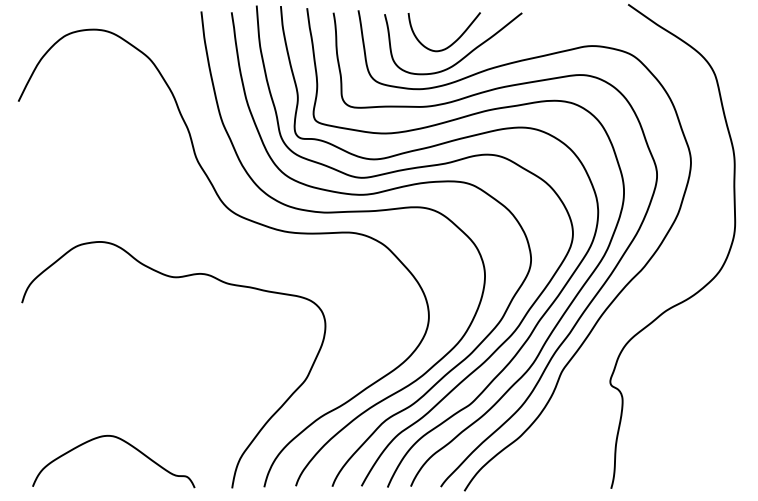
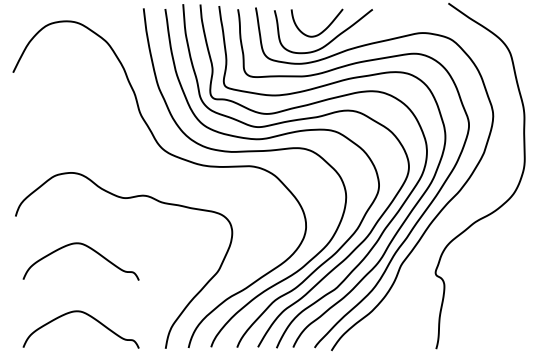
curve: (124, 347) -> (88, 248), added

